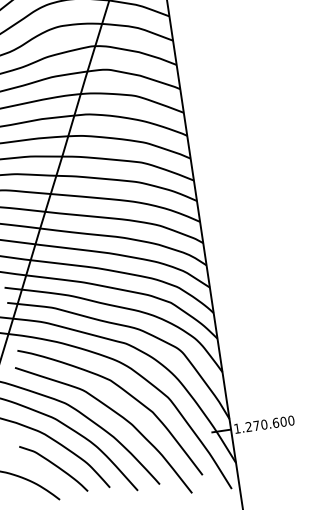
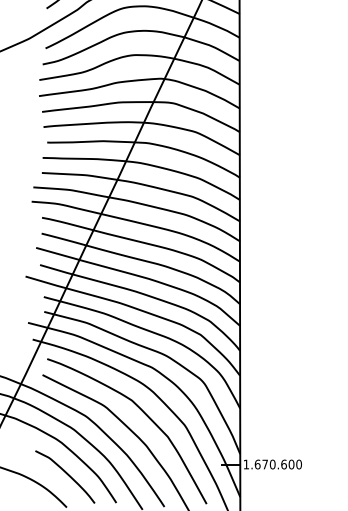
text: (248, 426) -> (257, 464), 1.270.600 -> 1.670.600

